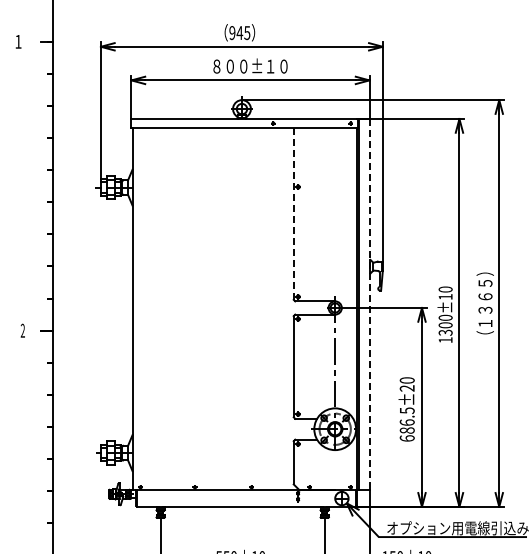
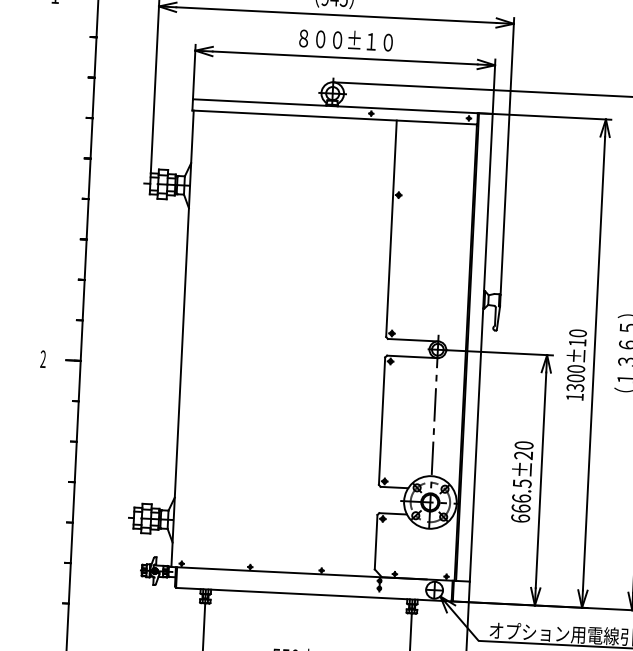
line: (293, 213) -> (391, 228), dashed -> solid
line: (369, 304) -> (481, 347), dashed -> solid
text: (406, 430) -> (520, 508), 686.5±20 -> 666.5±20

